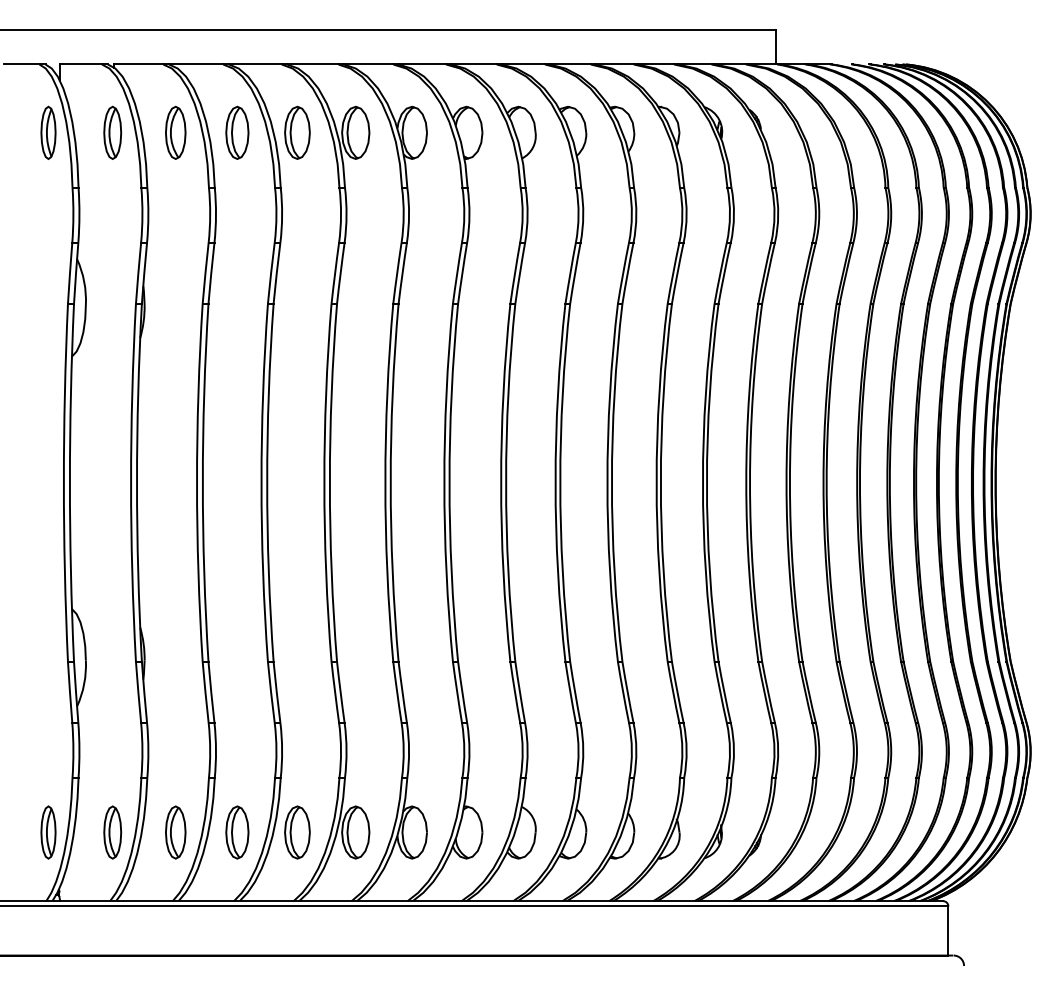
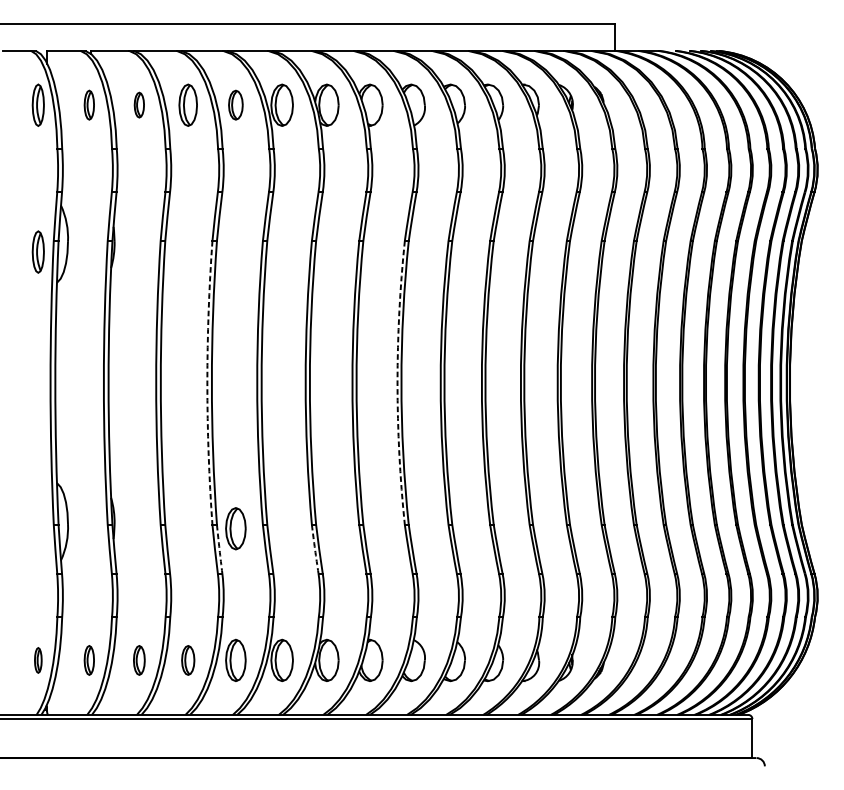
part: (112, 132) -> (89, 104), size x0.7
part: (175, 132) -> (139, 104), size x0.6
part: (297, 132) -> (235, 104), size x0.7
part: (48, 317) -> (38, 251), added
arc: (261, 482) -> (207, 382), solid -> dashed
arc: (501, 482) -> (397, 382), solid -> dashed
part: (297, 666) -> (235, 528), added
arc: (276, 692) -> (219, 549), solid -> dashed
arc: (397, 692) -> (315, 549), solid -> dashed
part: (48, 832) -> (38, 660), size x0.6
part: (112, 832) -> (89, 660), size x0.7
part: (175, 832) -> (139, 660), size x0.7
part: (237, 832) -> (188, 660), size x0.7

